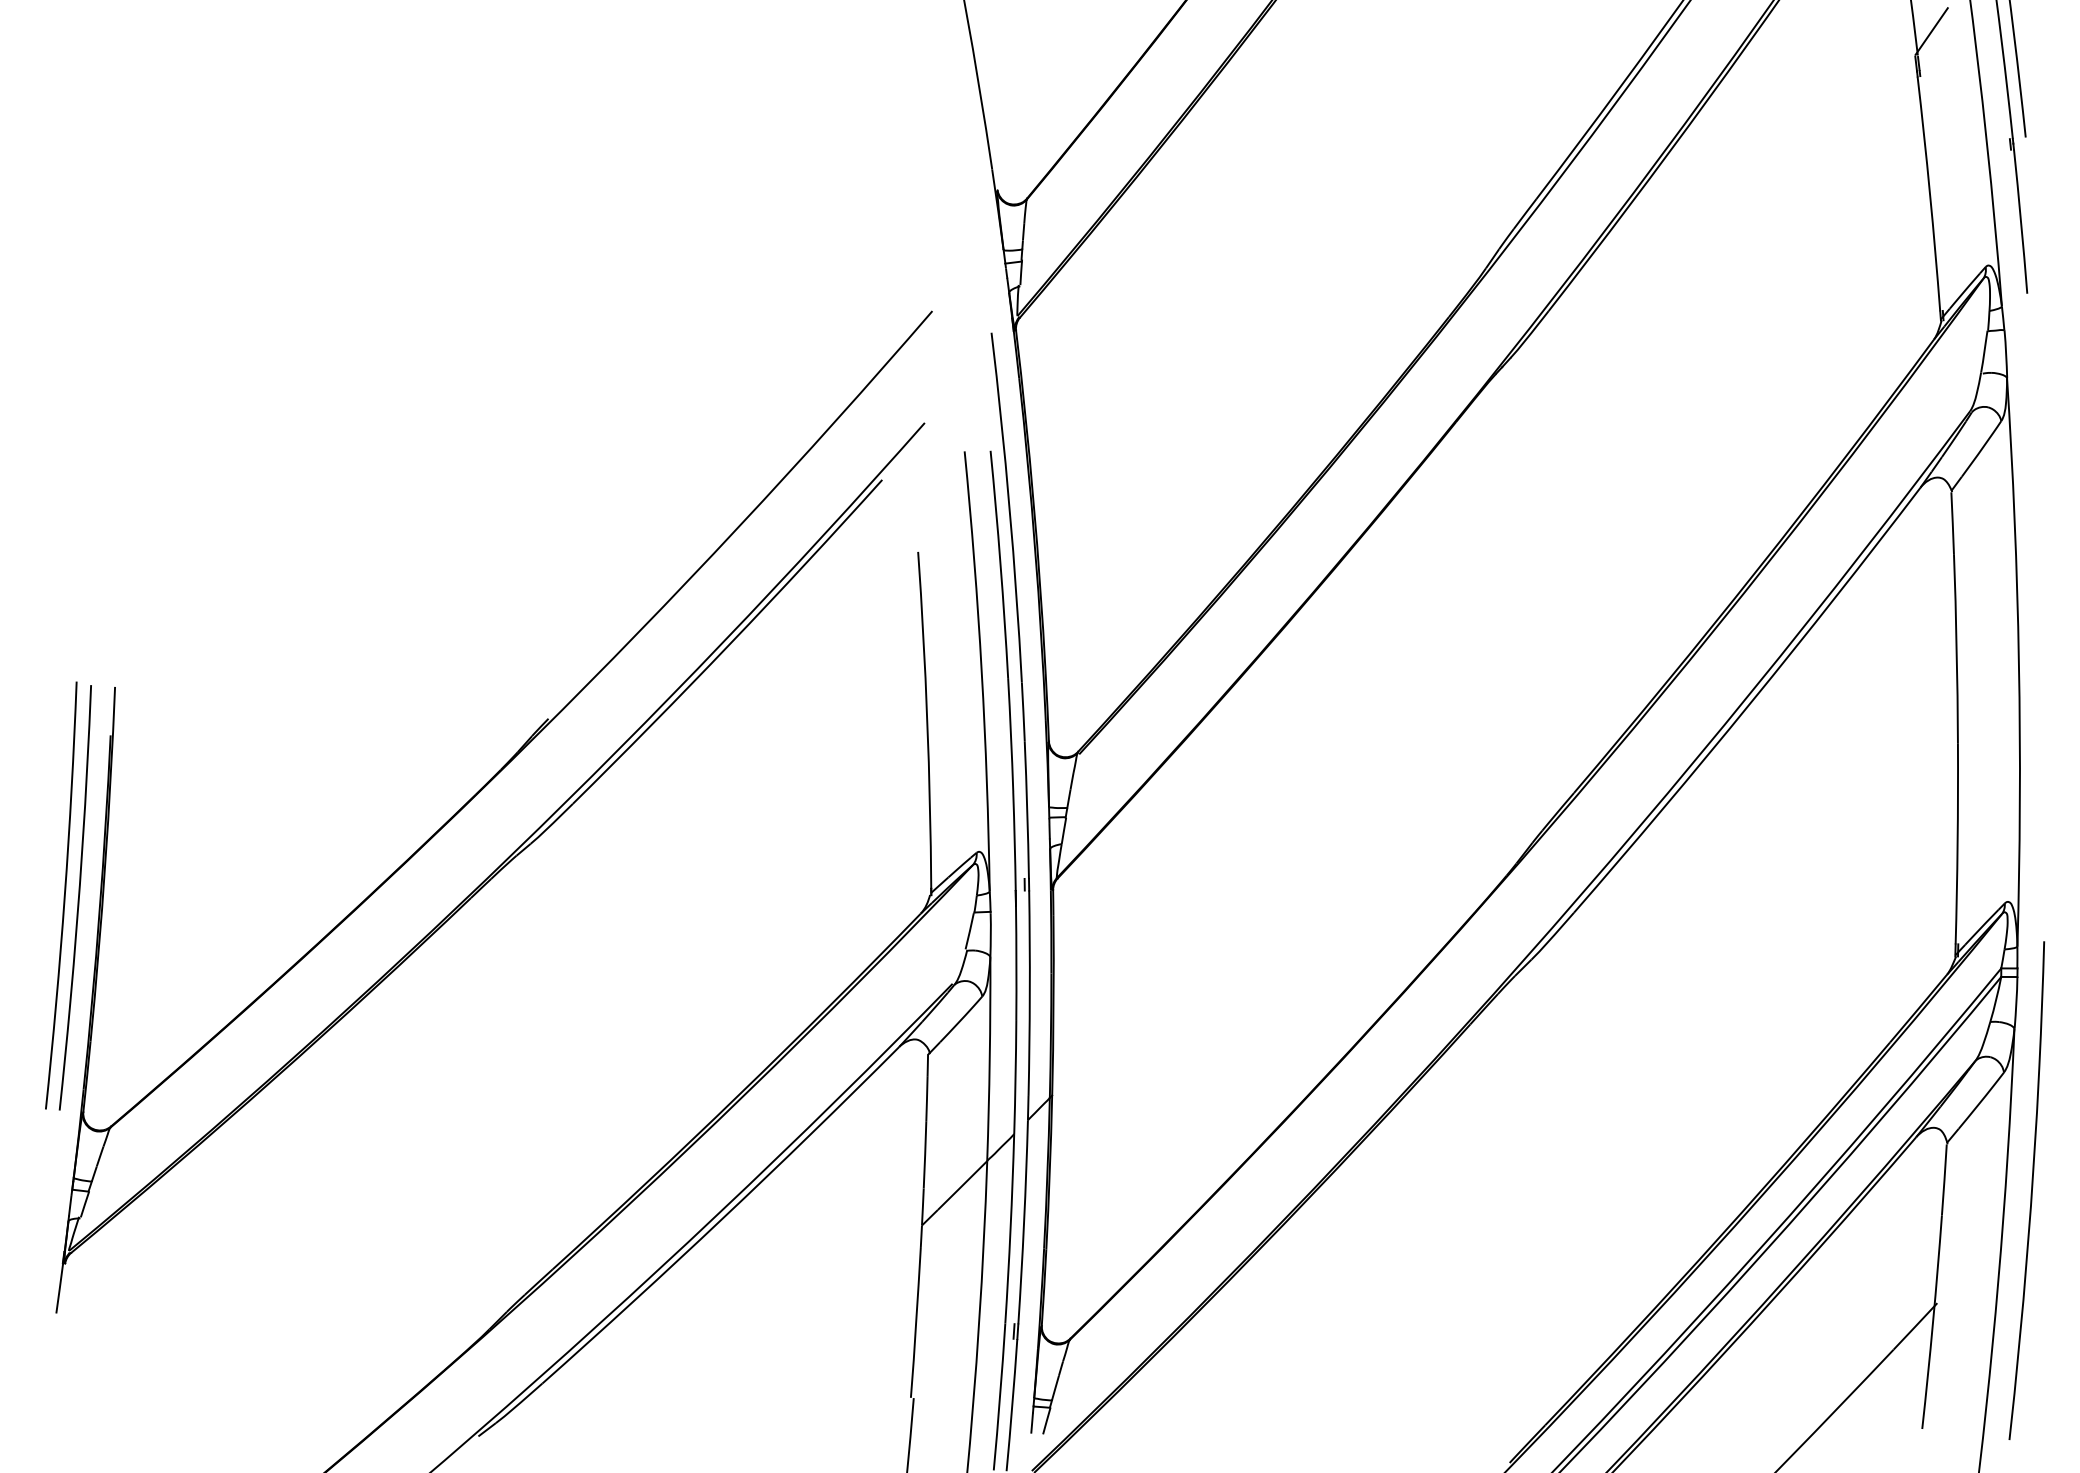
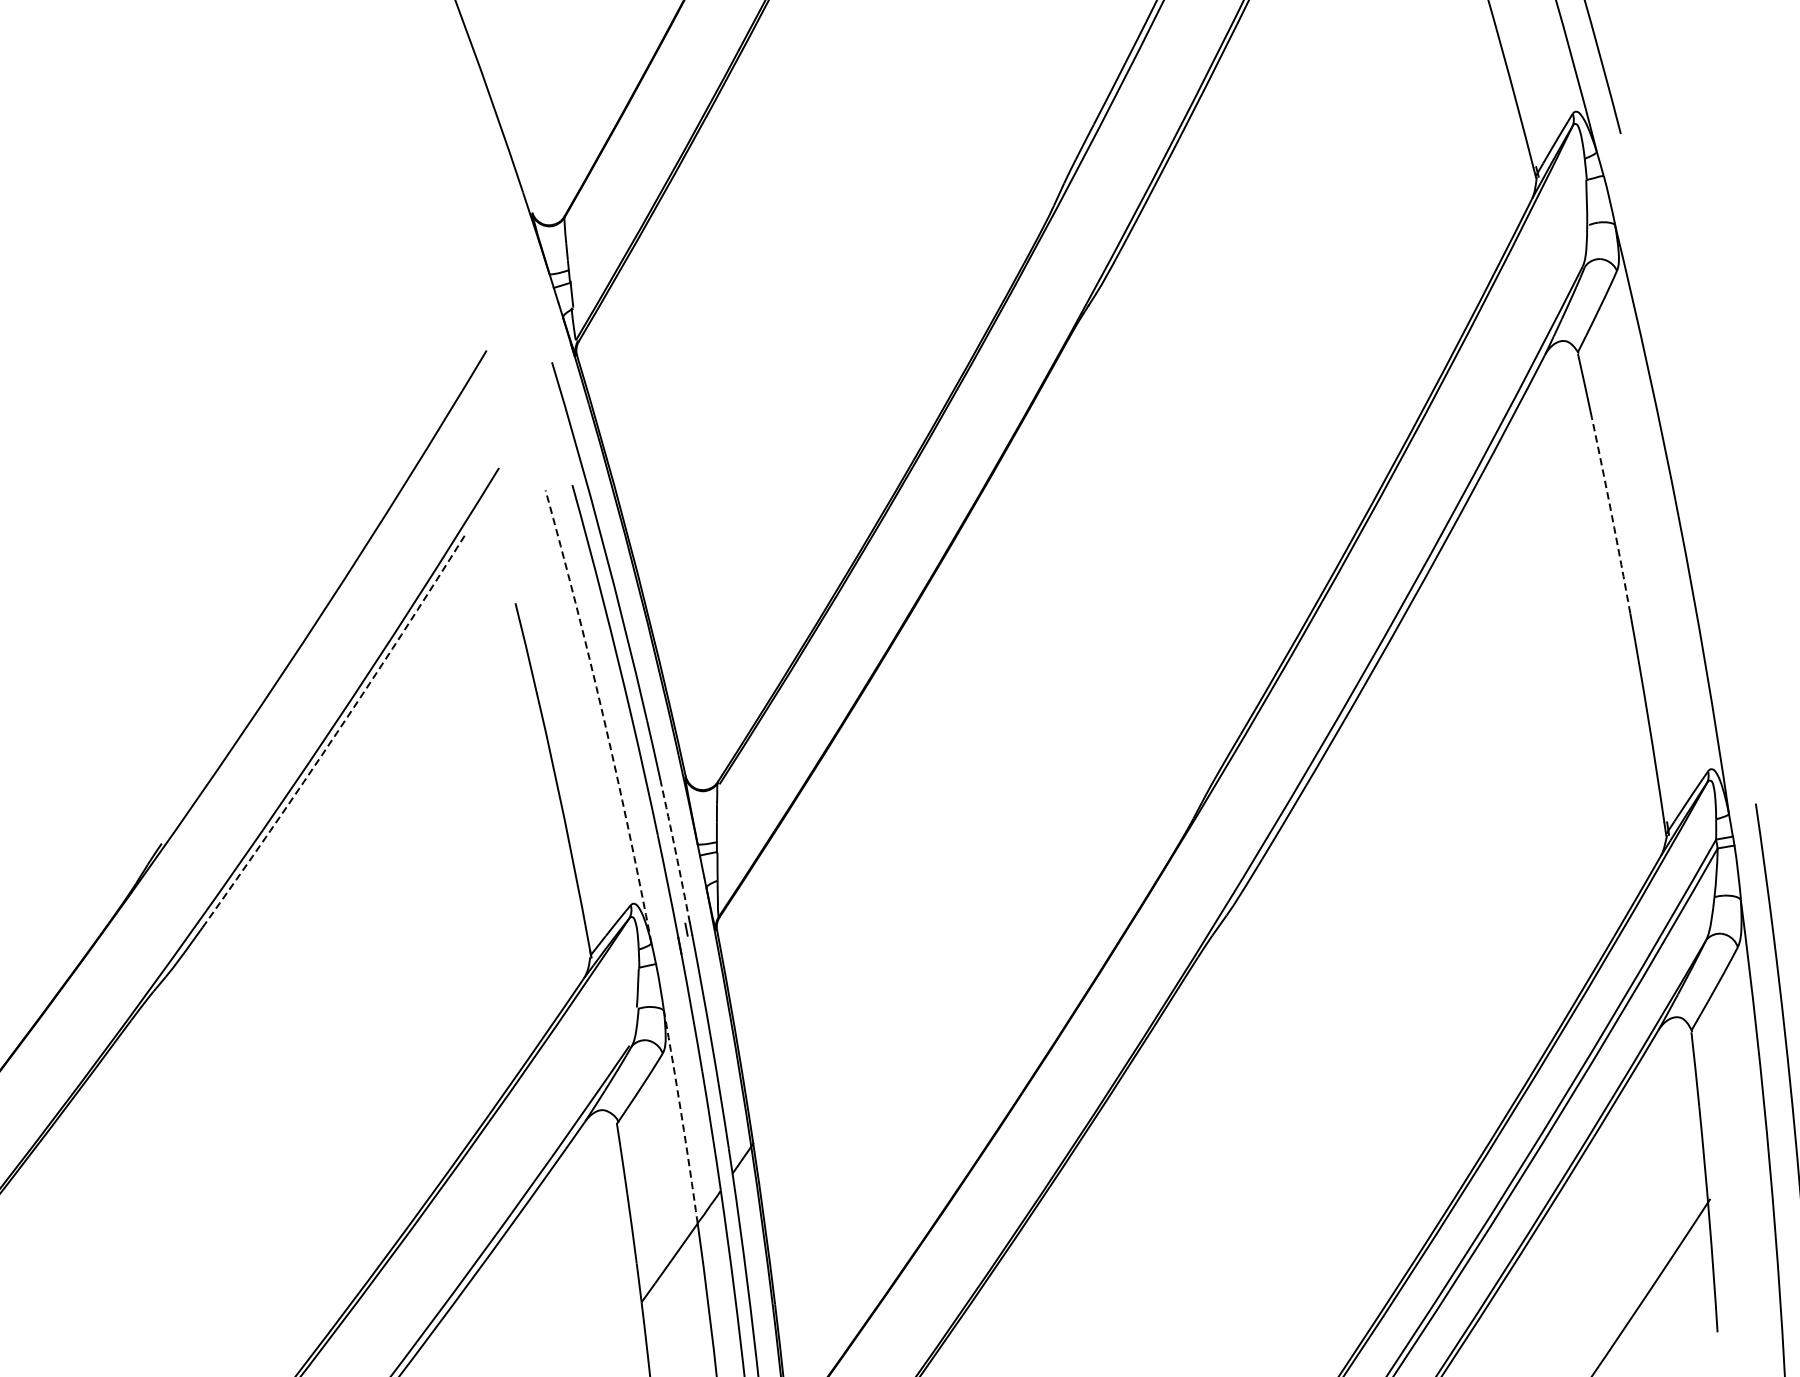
arc: (730, 644) -> (337, 733), solid -> dashed
arc: (1956, 648) -> (1611, 515), solid -> dashed
arc: (981, 671) -> (602, 716), solid -> dashed
arc: (1027, 810) -> (675, 852), solid -> dashed
arc: (989, 1059) -> (681, 1117), solid -> dashed

